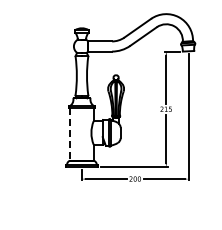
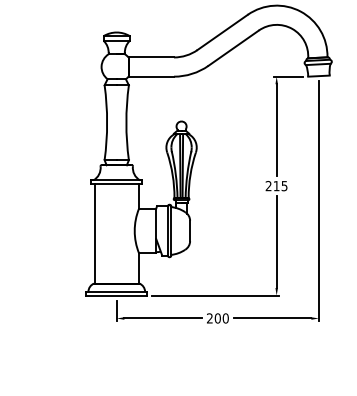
line: (70, 135) -> (95, 235), dashed -> solid

